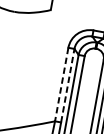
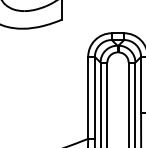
line: (62, 84) -> (88, 97), dashed -> solid
line: (67, 85) -> (94, 97), dashed -> solid

